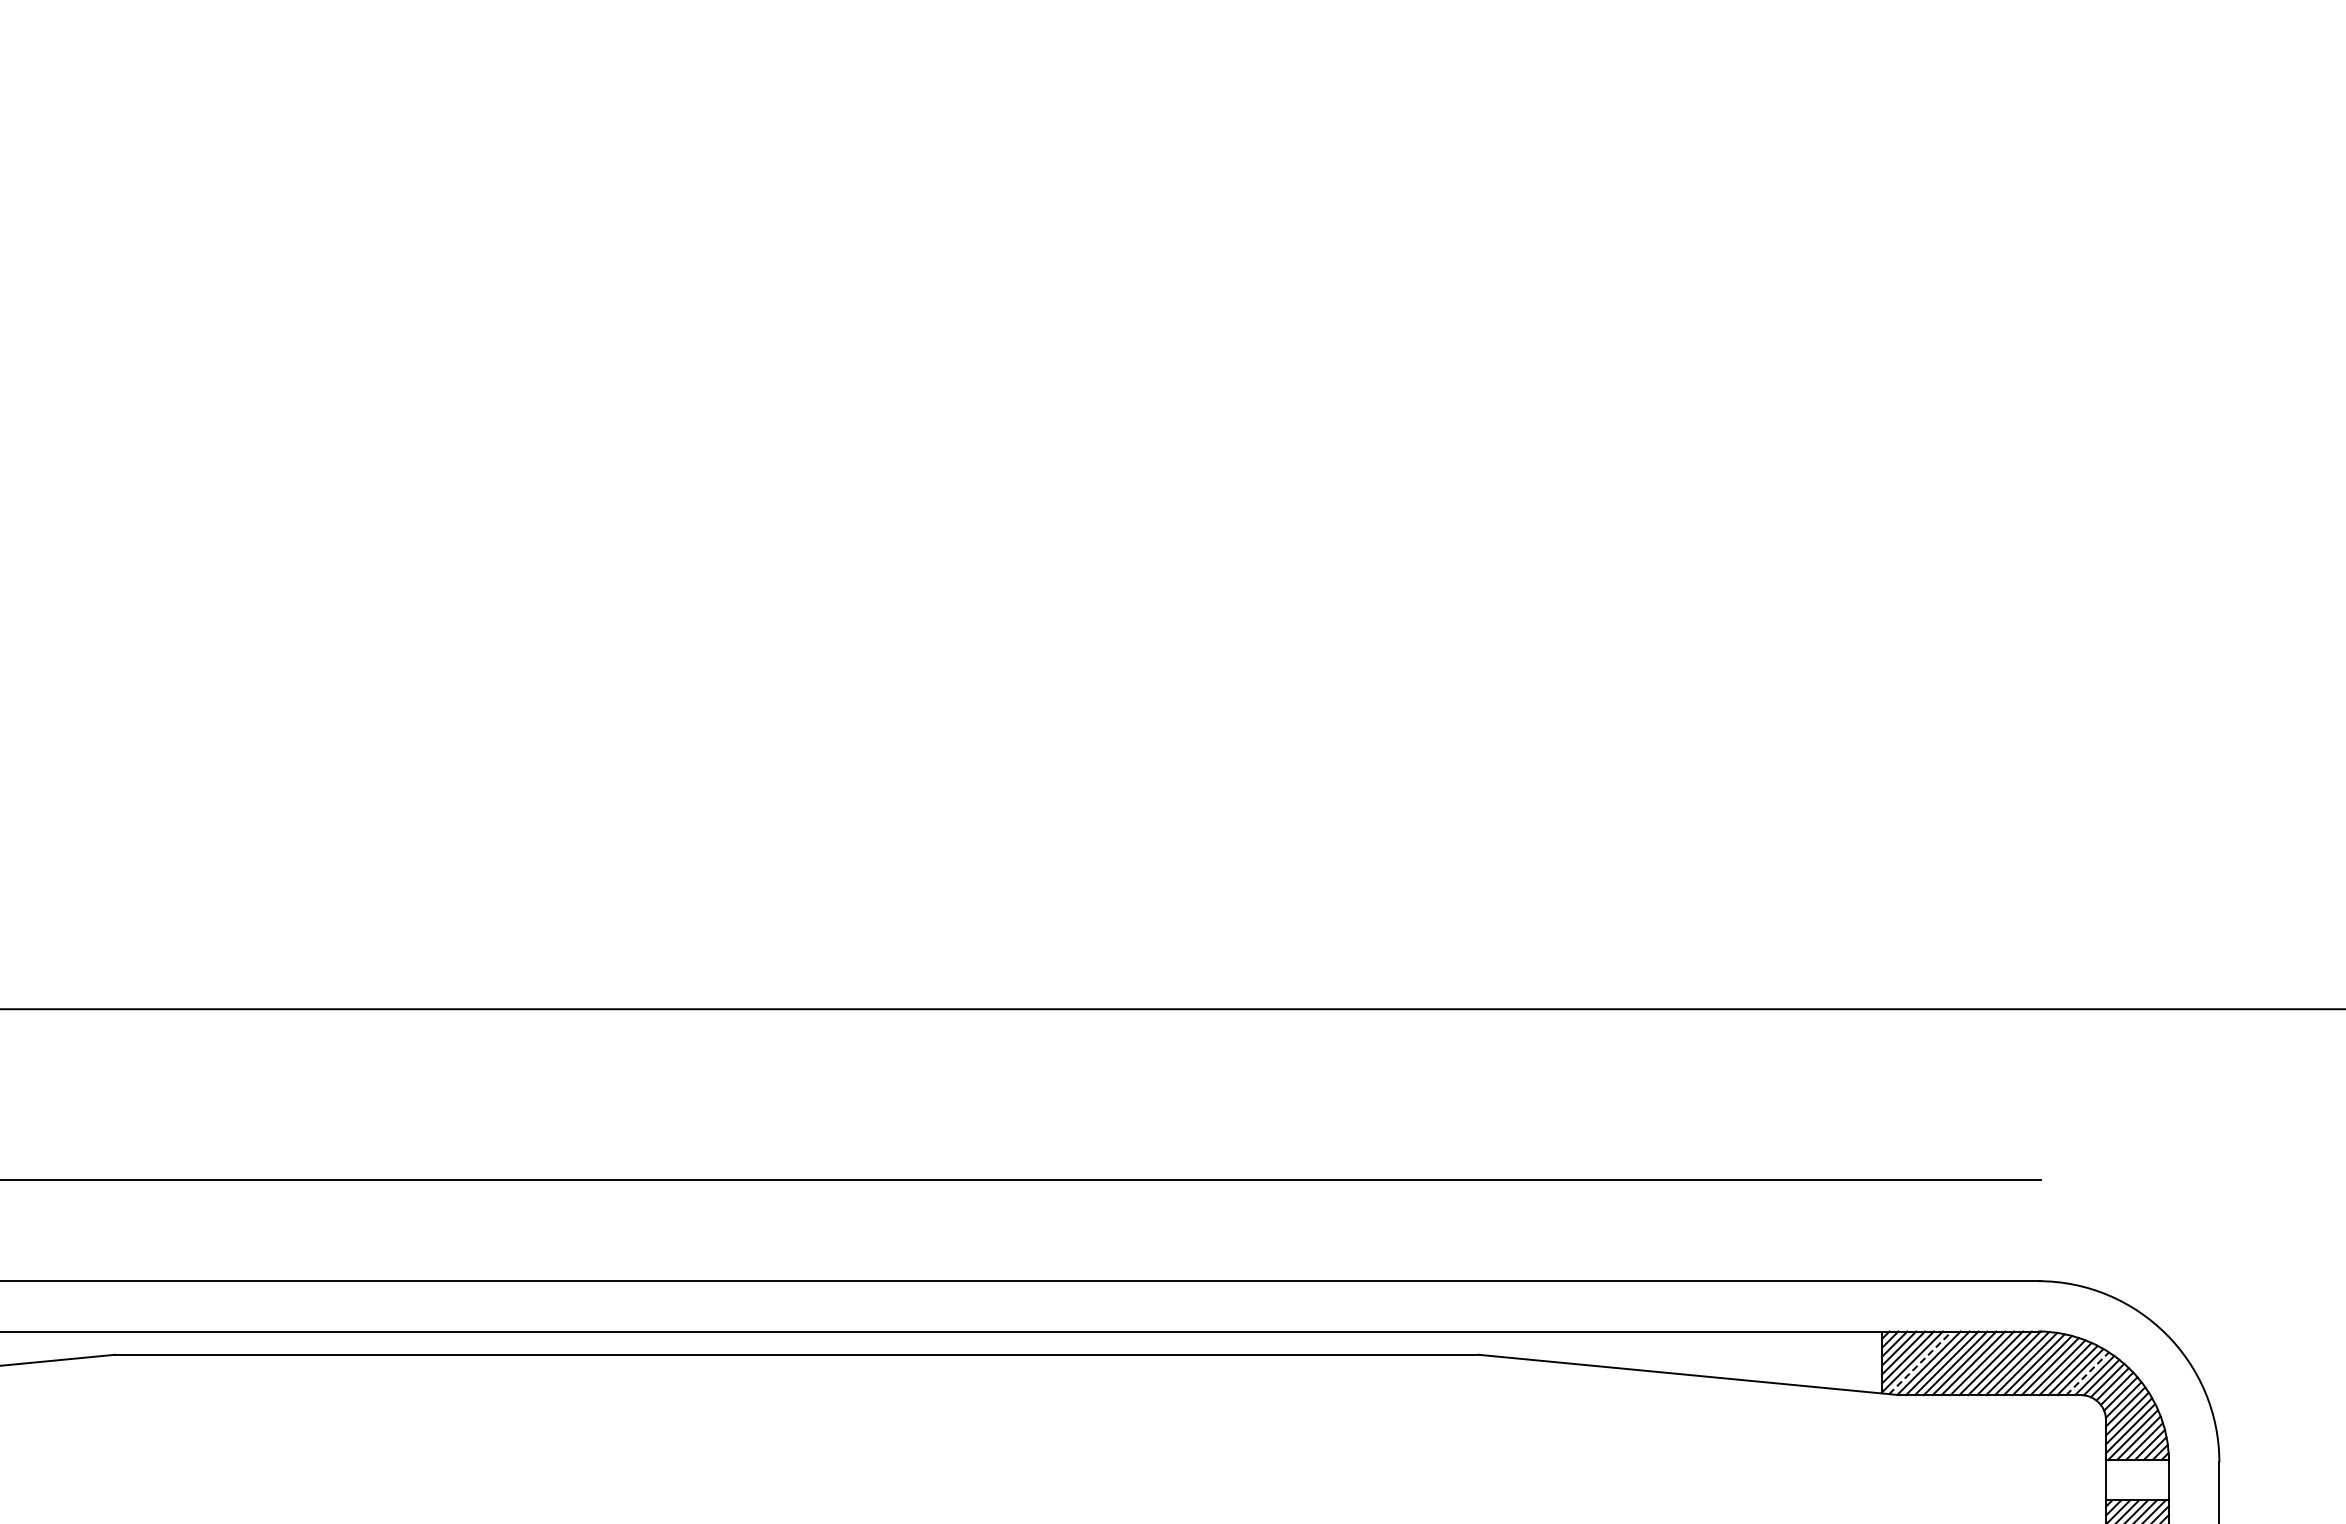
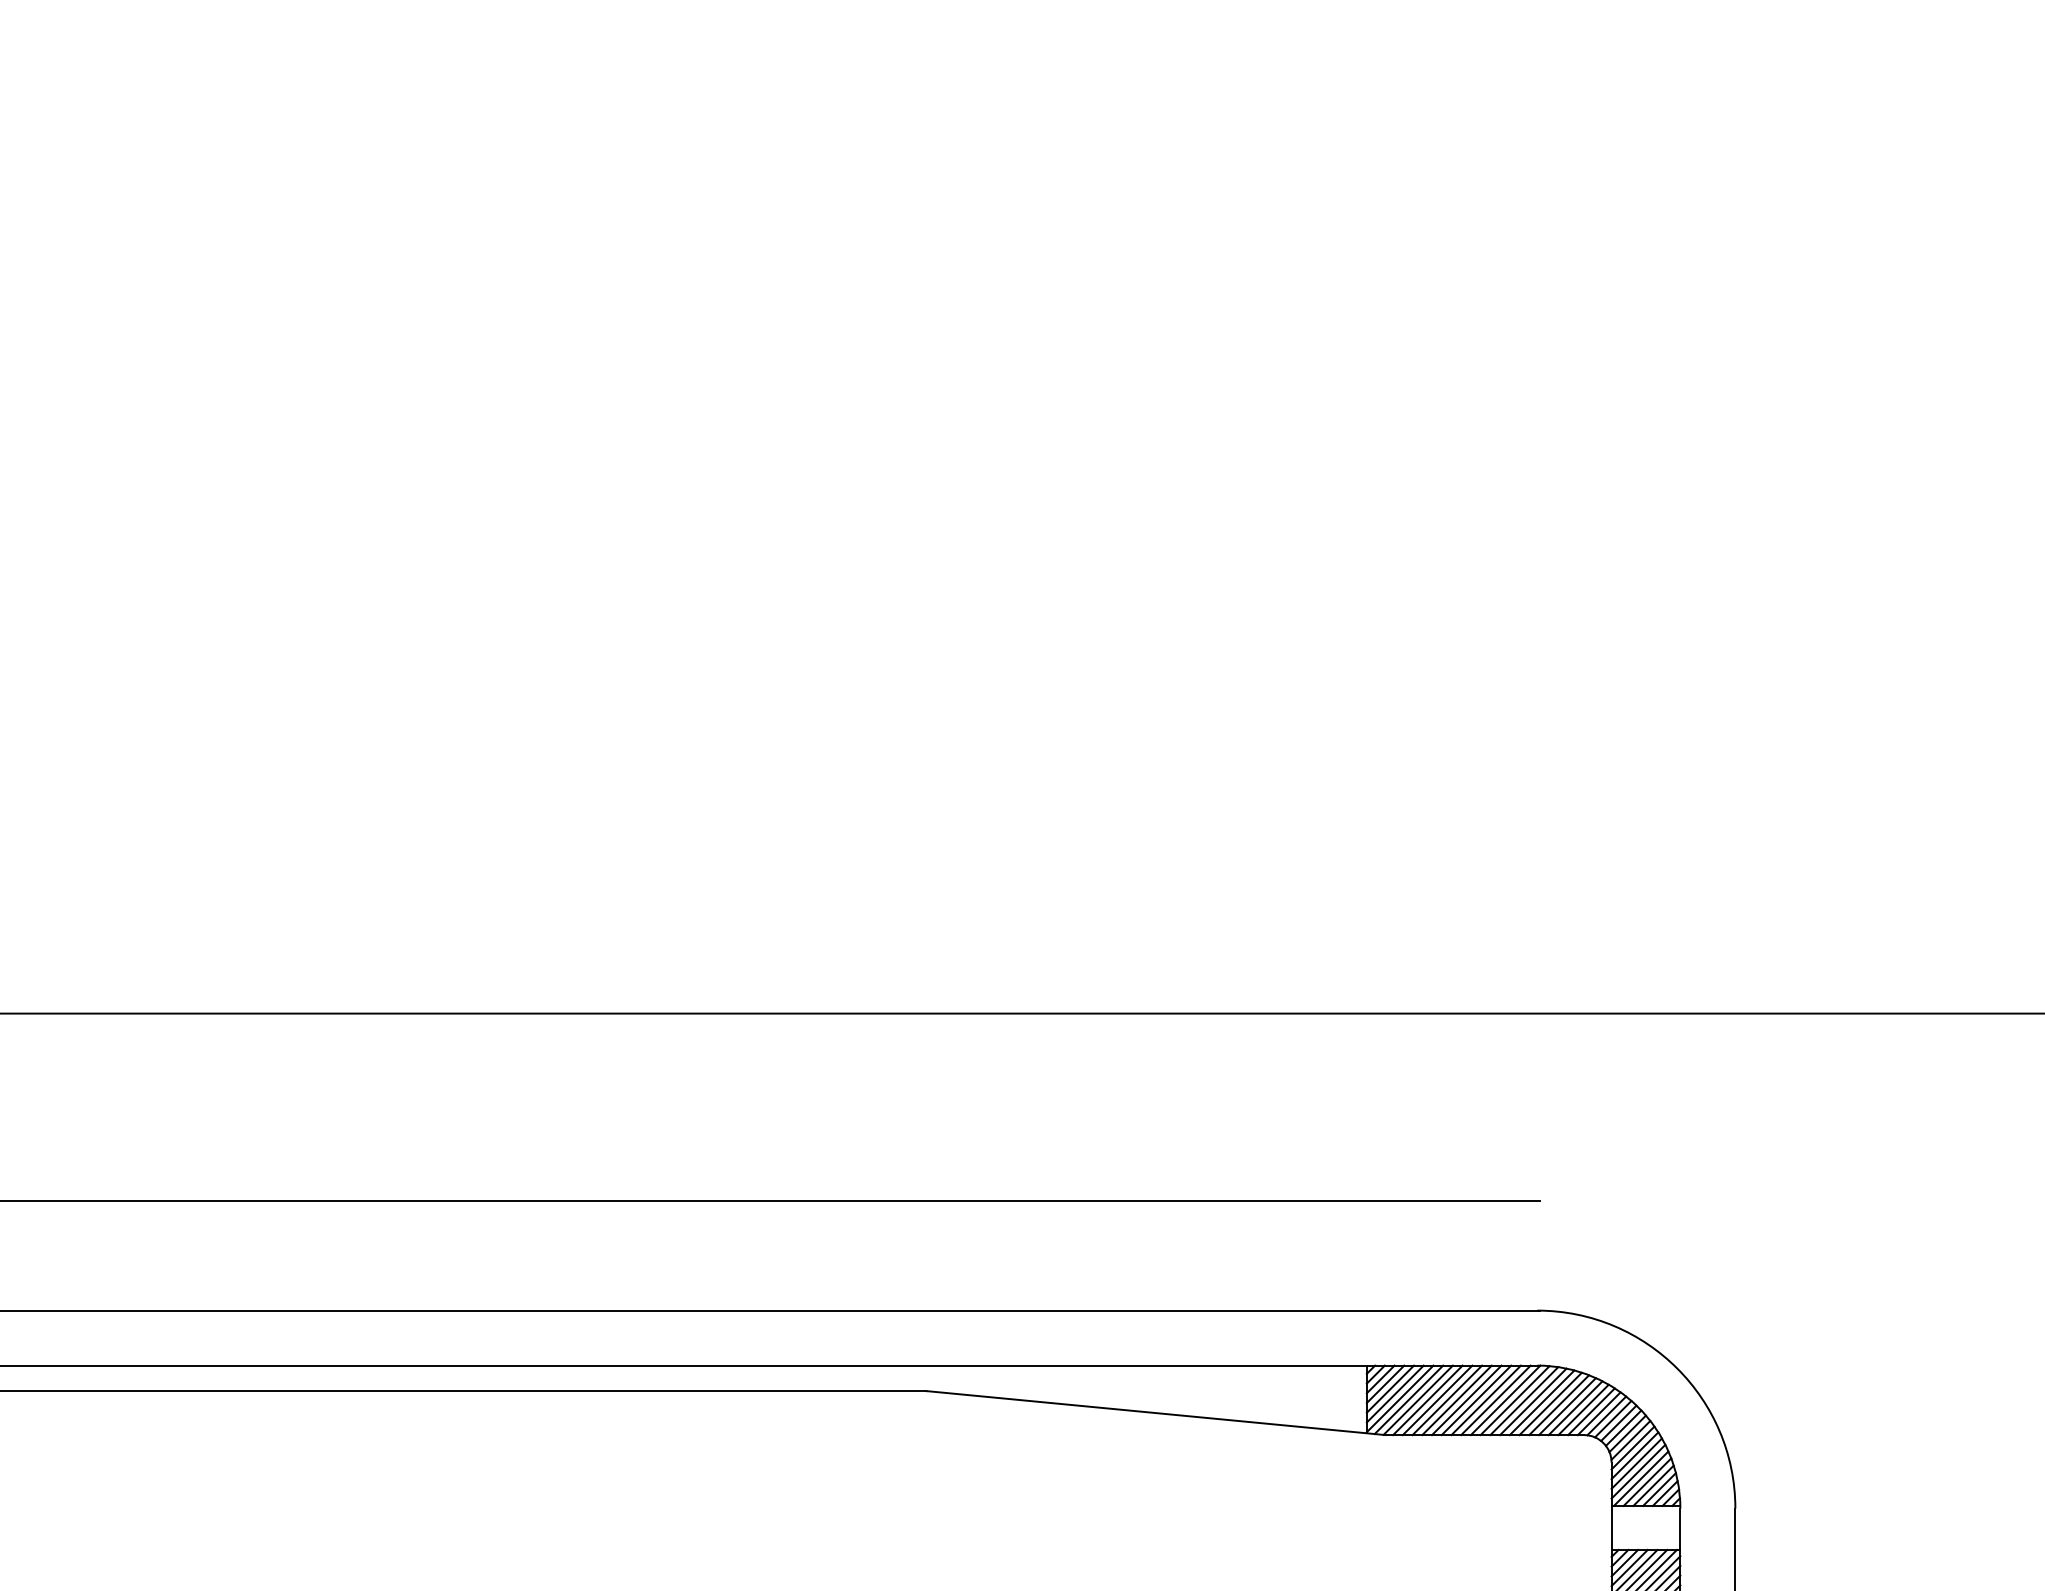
line: (1920, 1362) -> (1408, 1399), dashed -> solid
line: (2088, 1373) -> (1592, 1411), dashed -> solid

